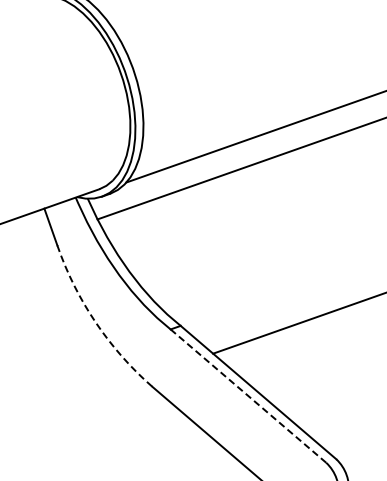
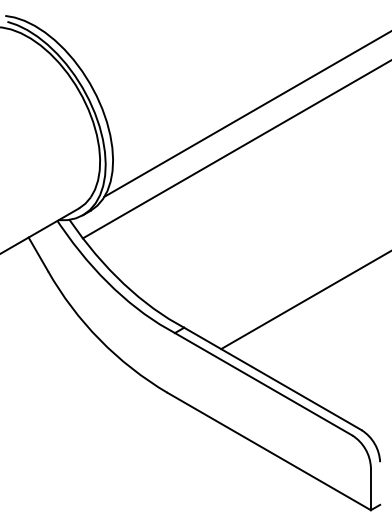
arc: (95, 321) -> (99, 339), dashed -> solid
line: (248, 396) -> (263, 384), dashed -> solid

